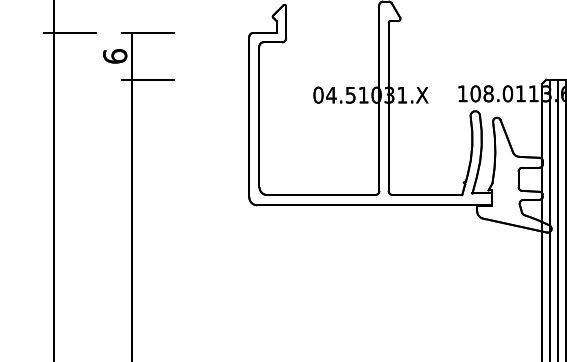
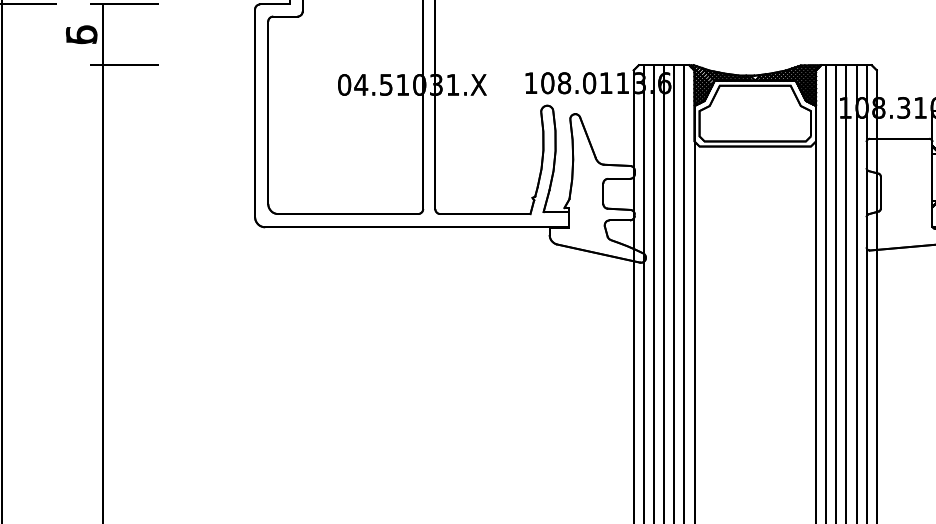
text: (115, 56) -> (81, 34), 6 -> 5

